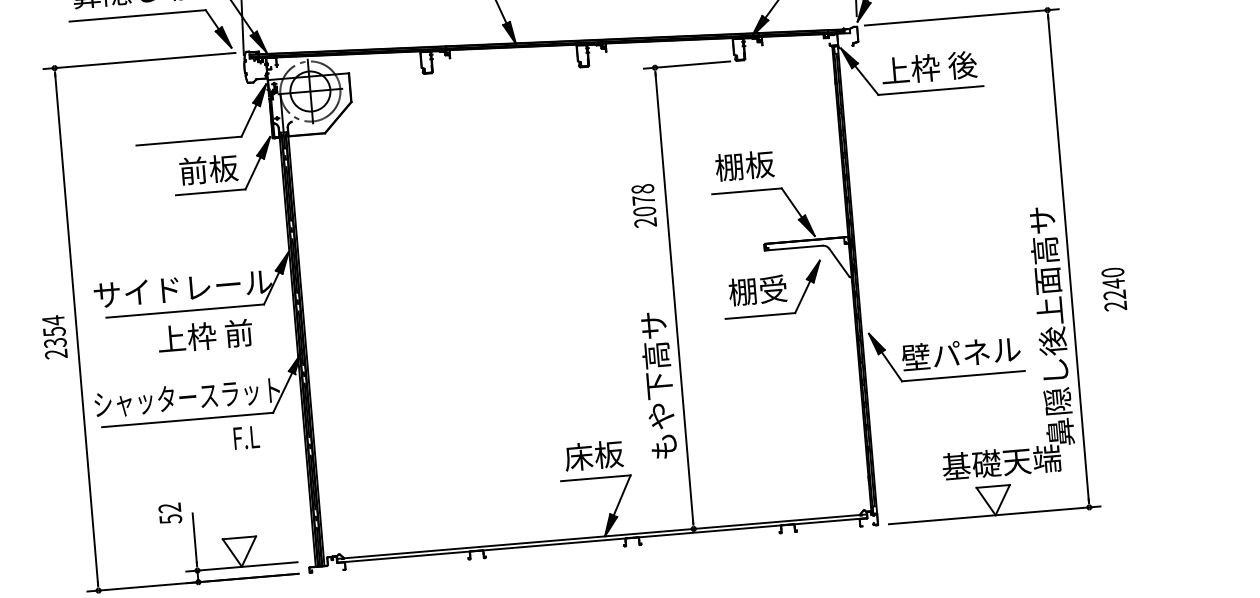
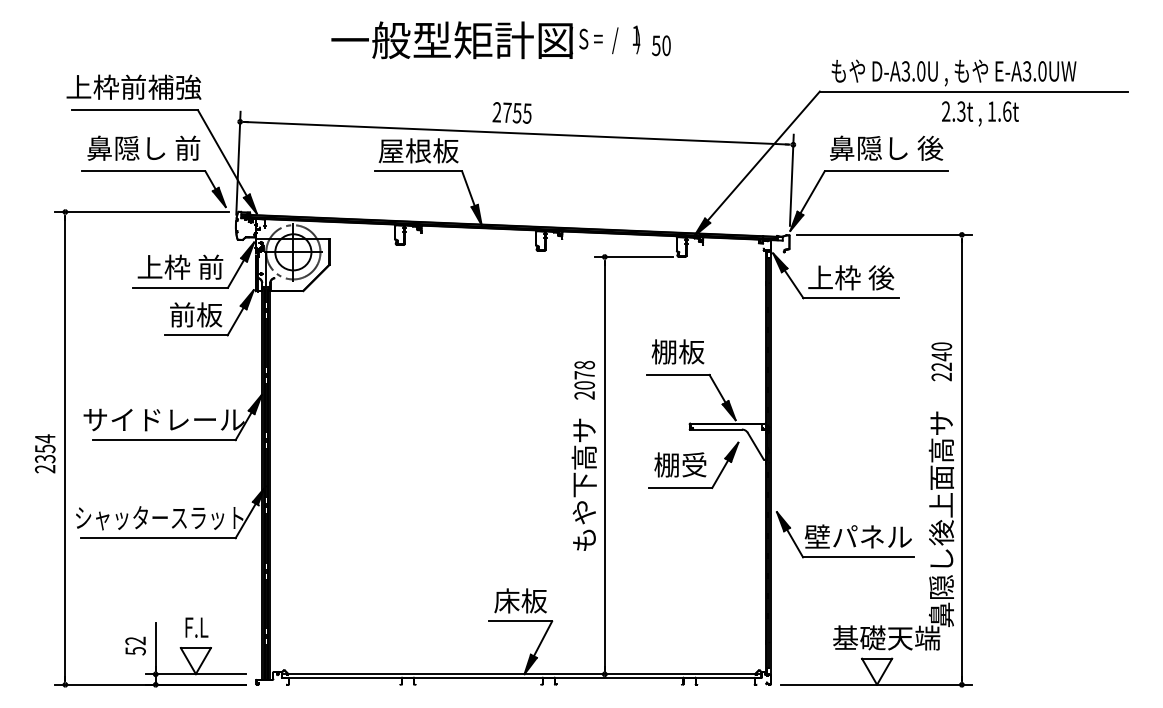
text: (1113, 289) -> (941, 361), moved
text: (205, 335) -> (180, 266), moved
text: (657, 385) -> (583, 484), moved
text: (246, 437) -> (196, 627), moved
text: (170, 513) -> (135, 645), moved

